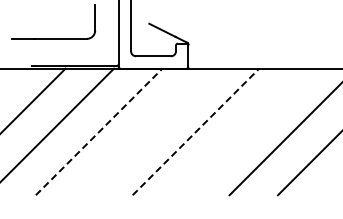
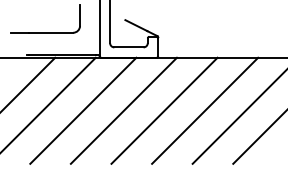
line: (99, 131) -> (83, 110), dashed -> solid
line: (147, 131) -> (123, 110), added
line: (196, 131) -> (164, 110), dashed -> solid
line: (244, 131) -> (205, 110), added

